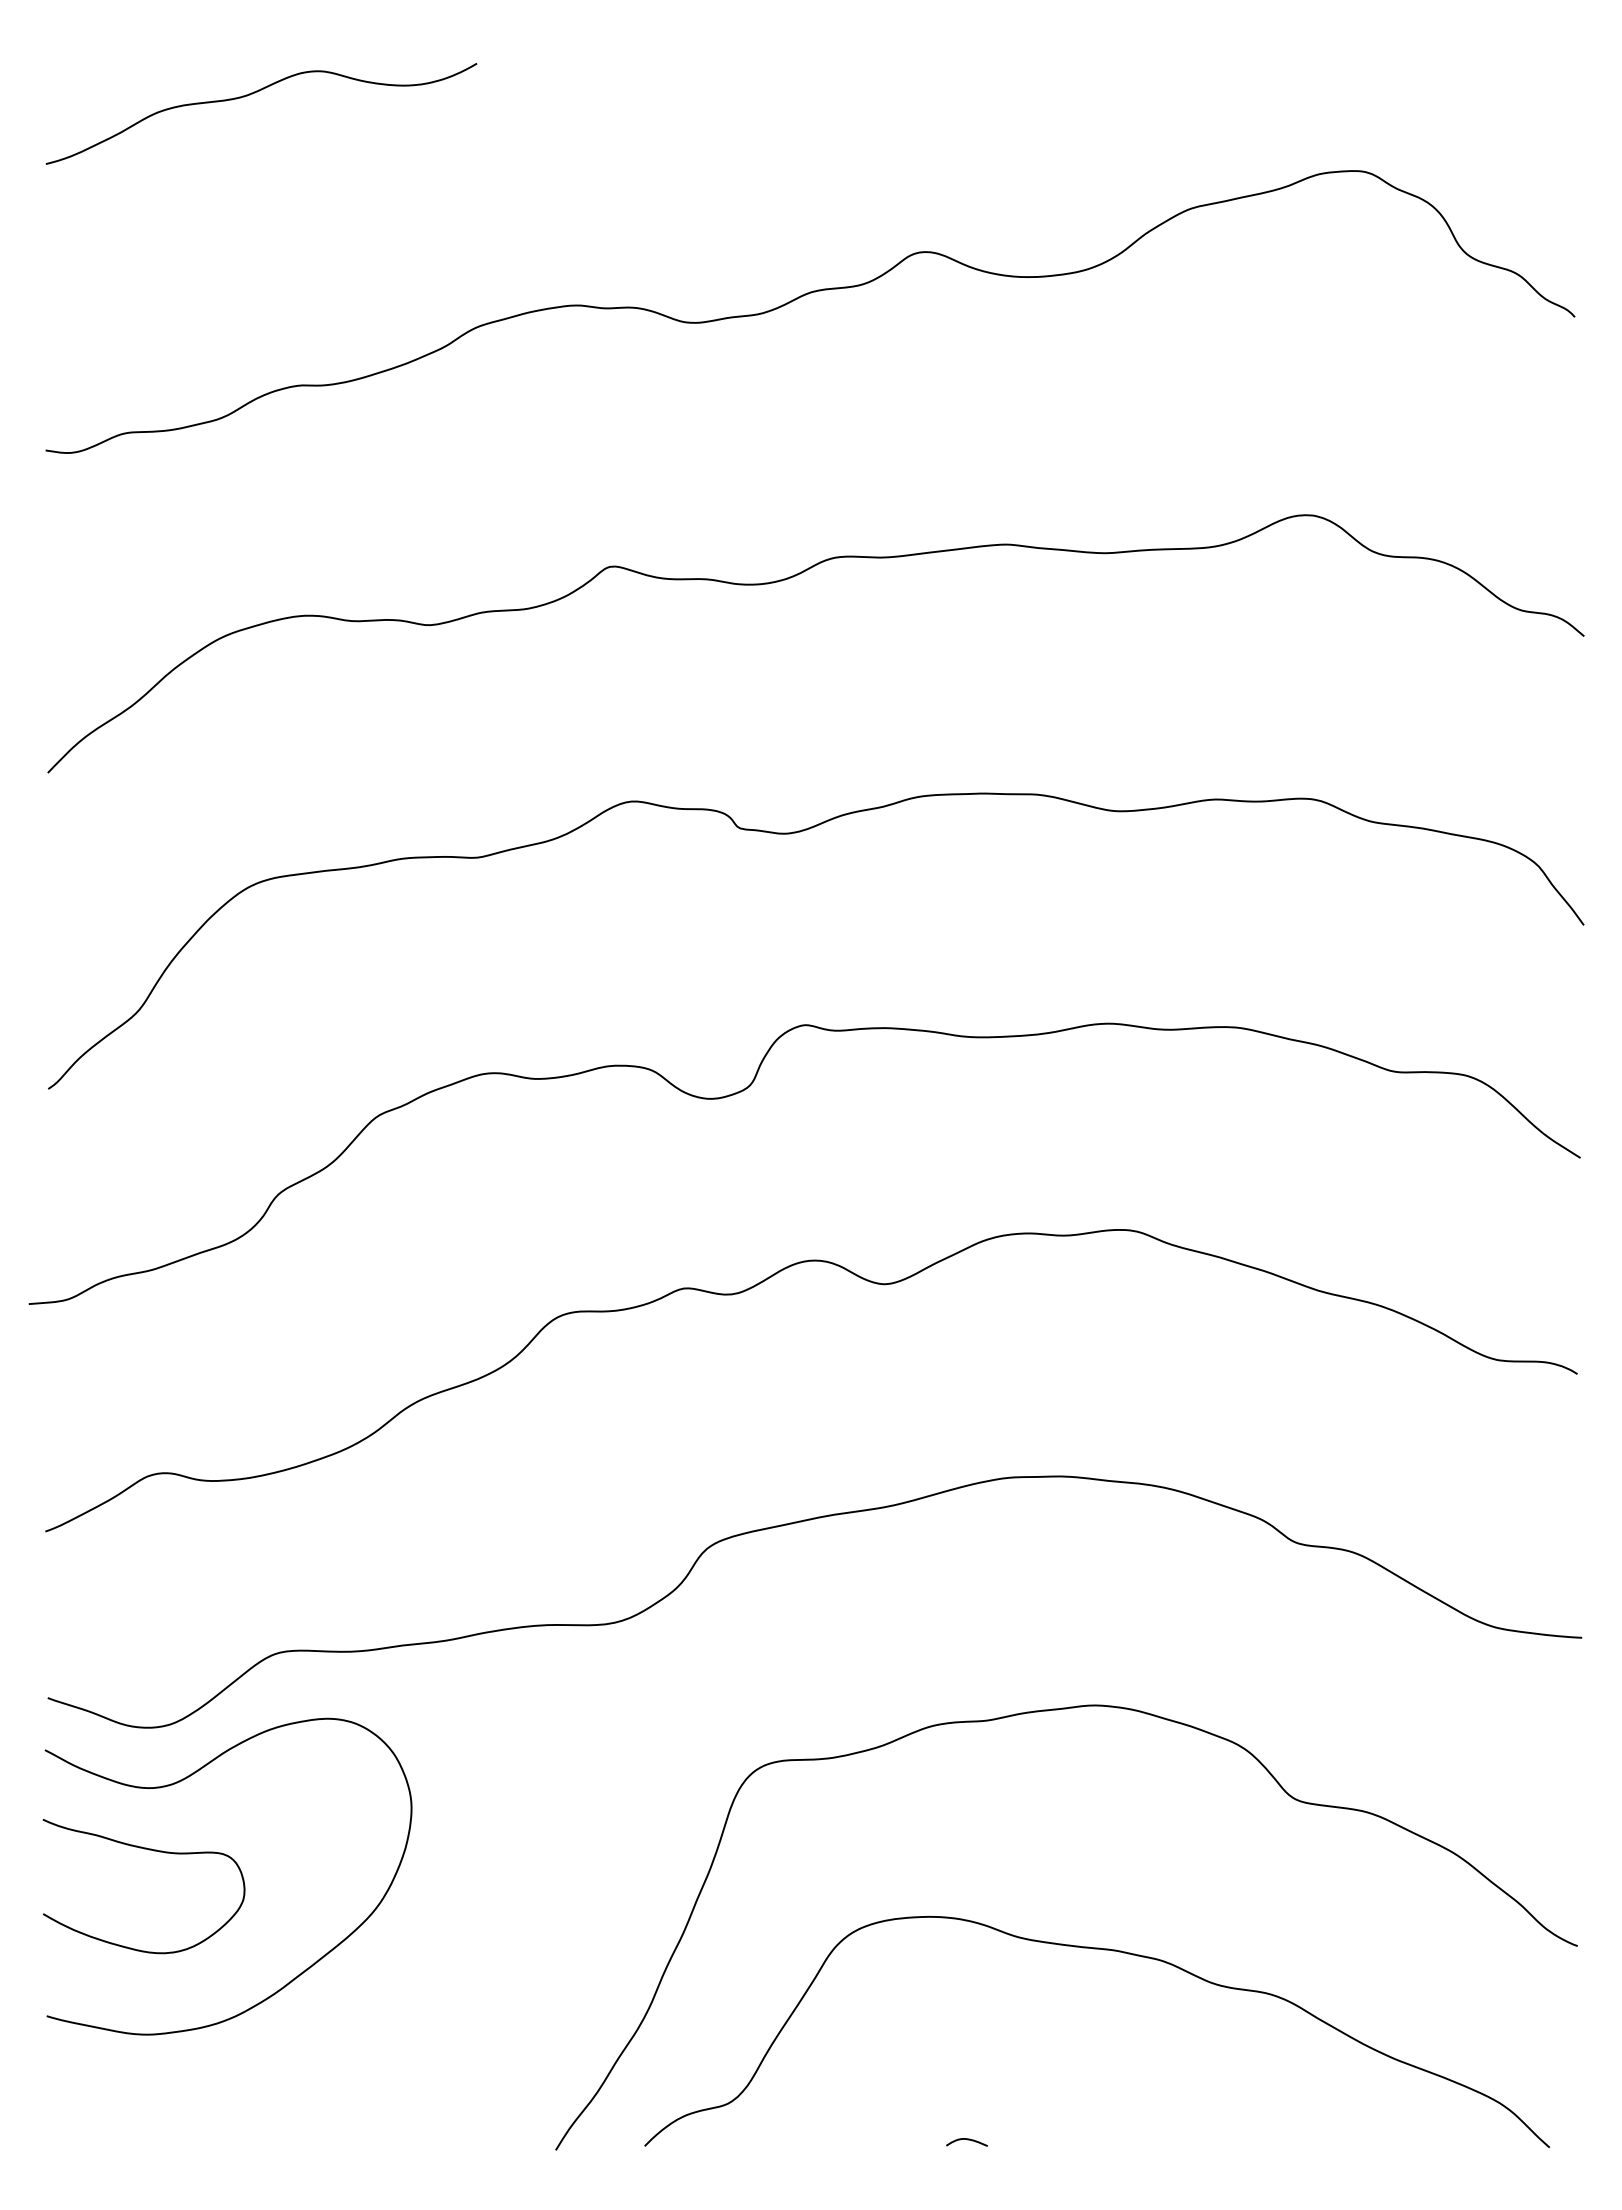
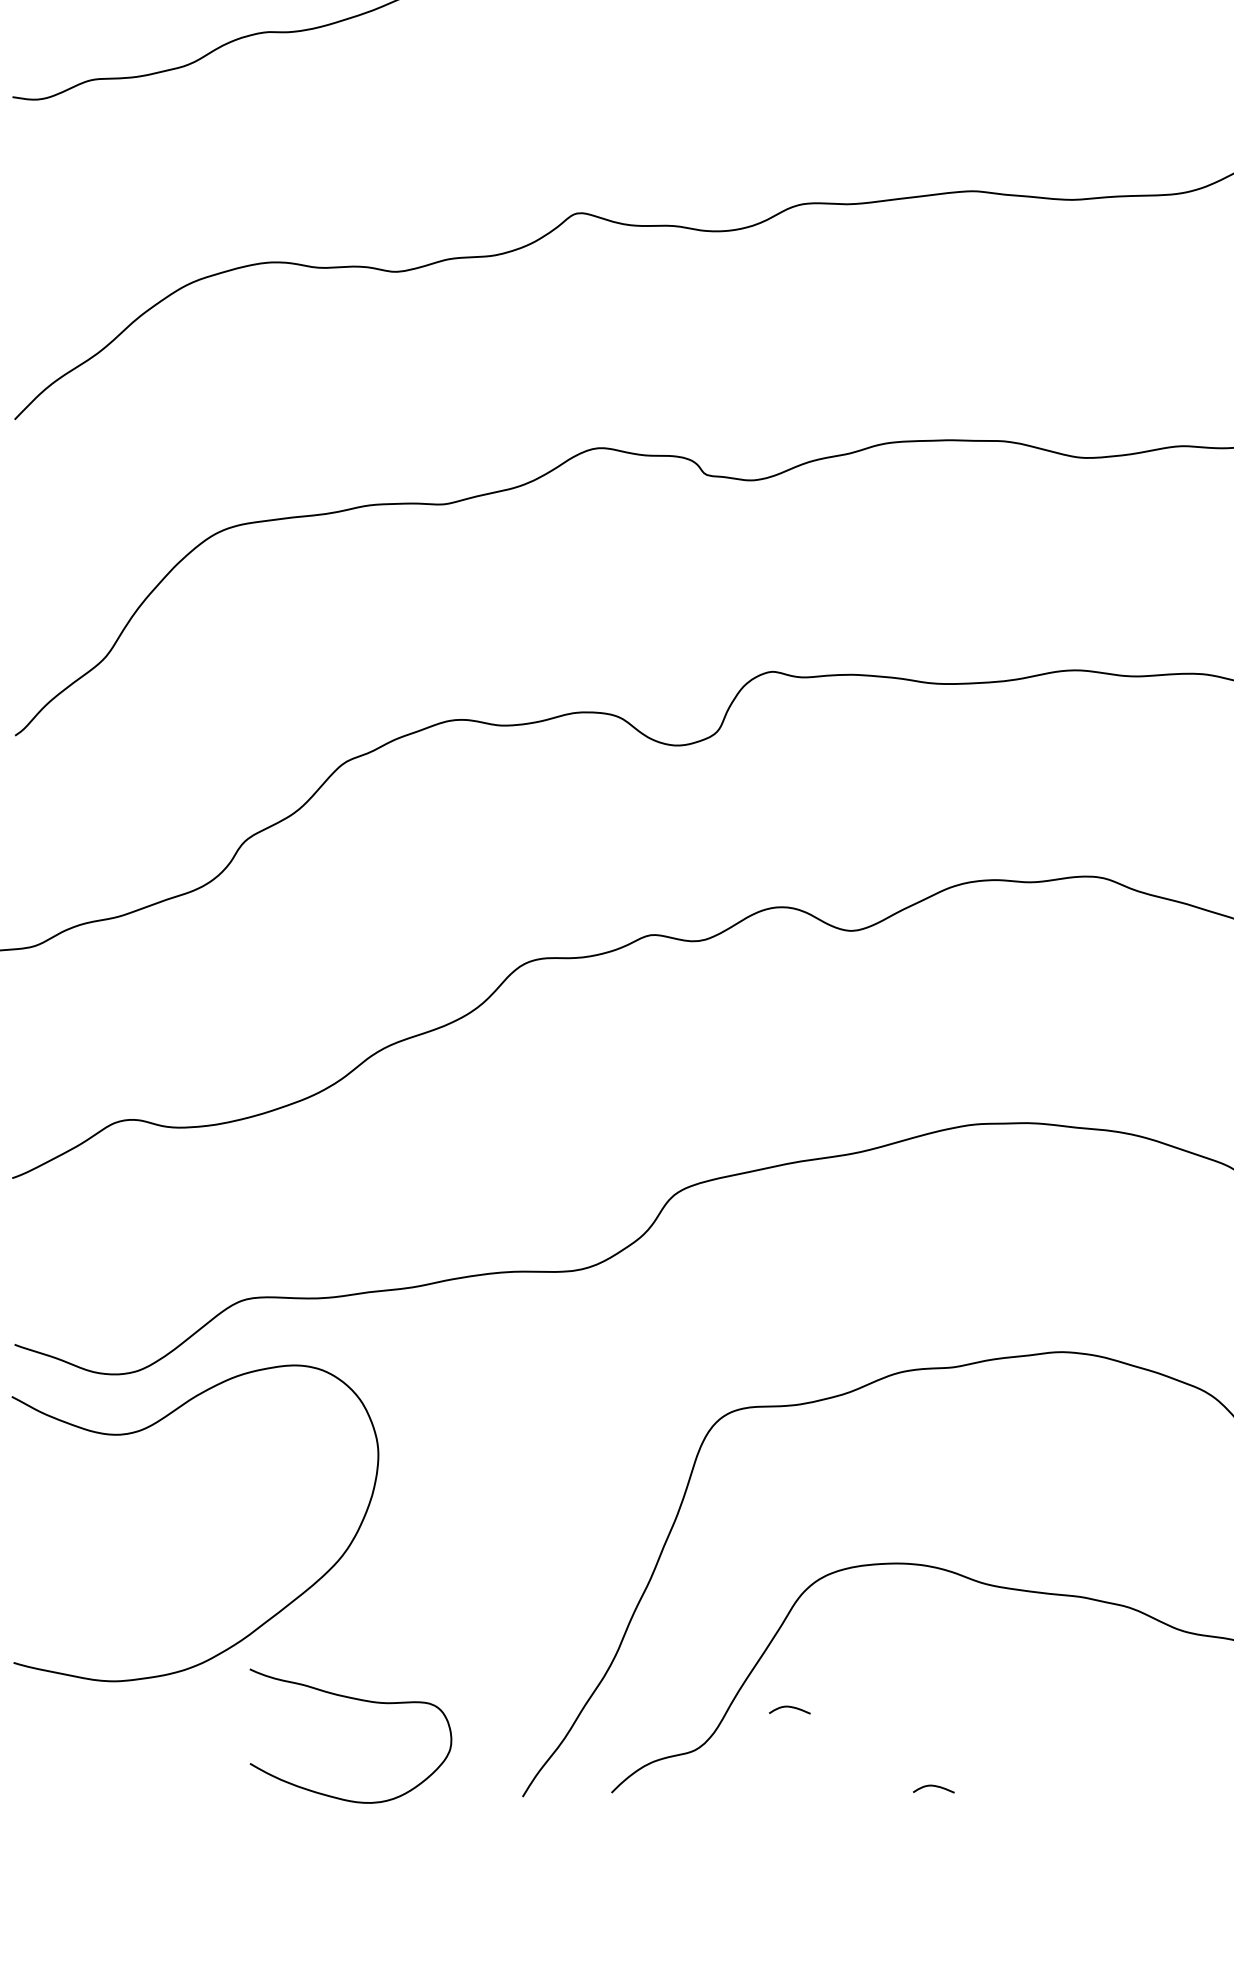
curve: (149, 1850) -> (356, 1700), moved
curve: (823, 2061) -> (790, 1708), added

